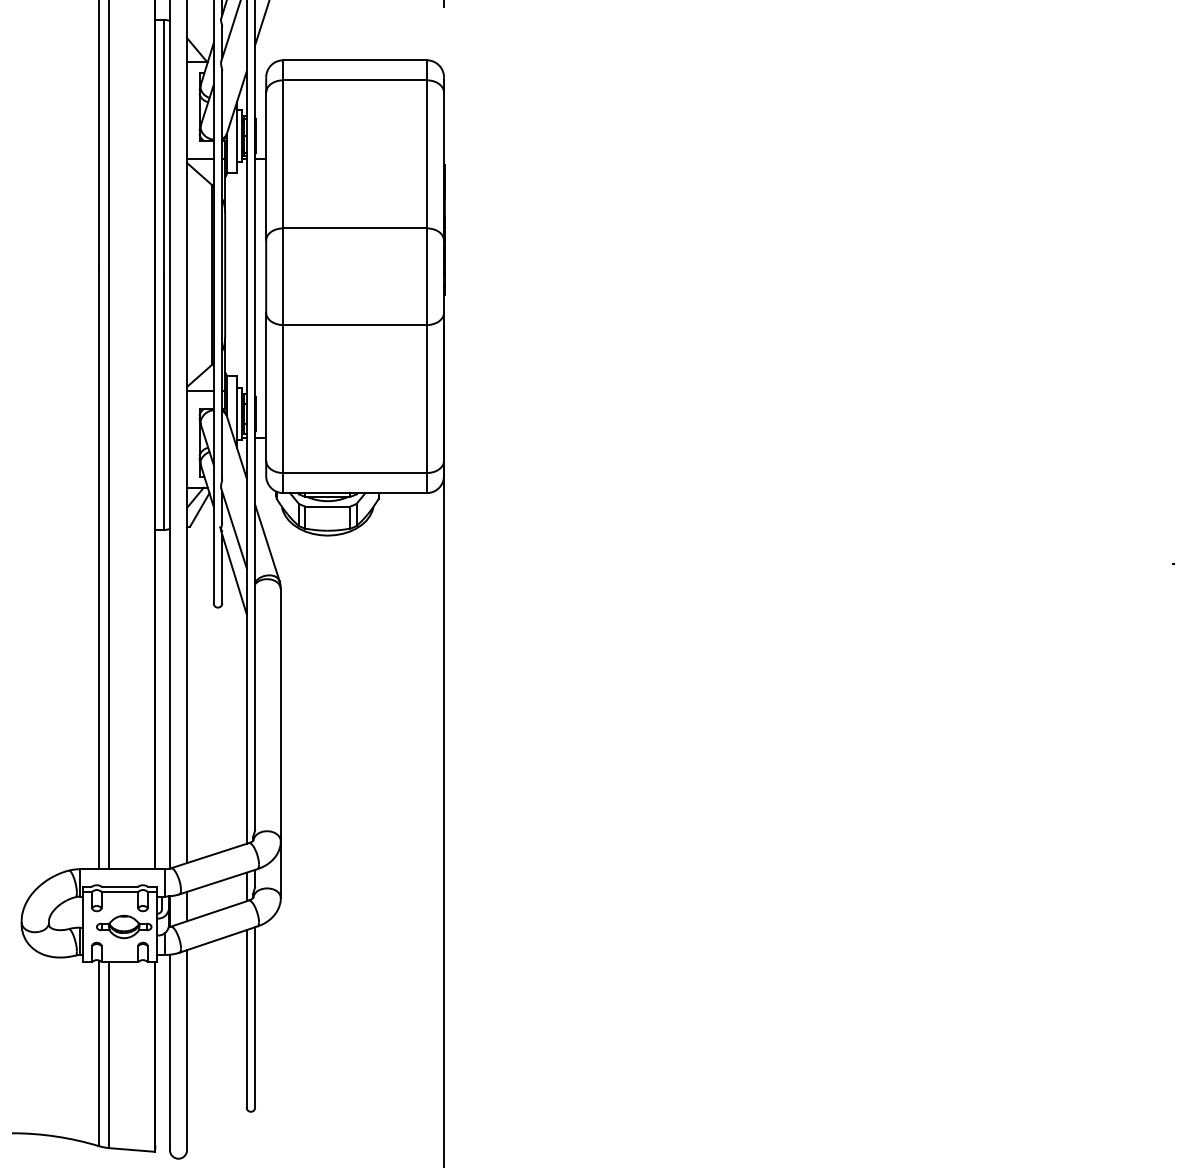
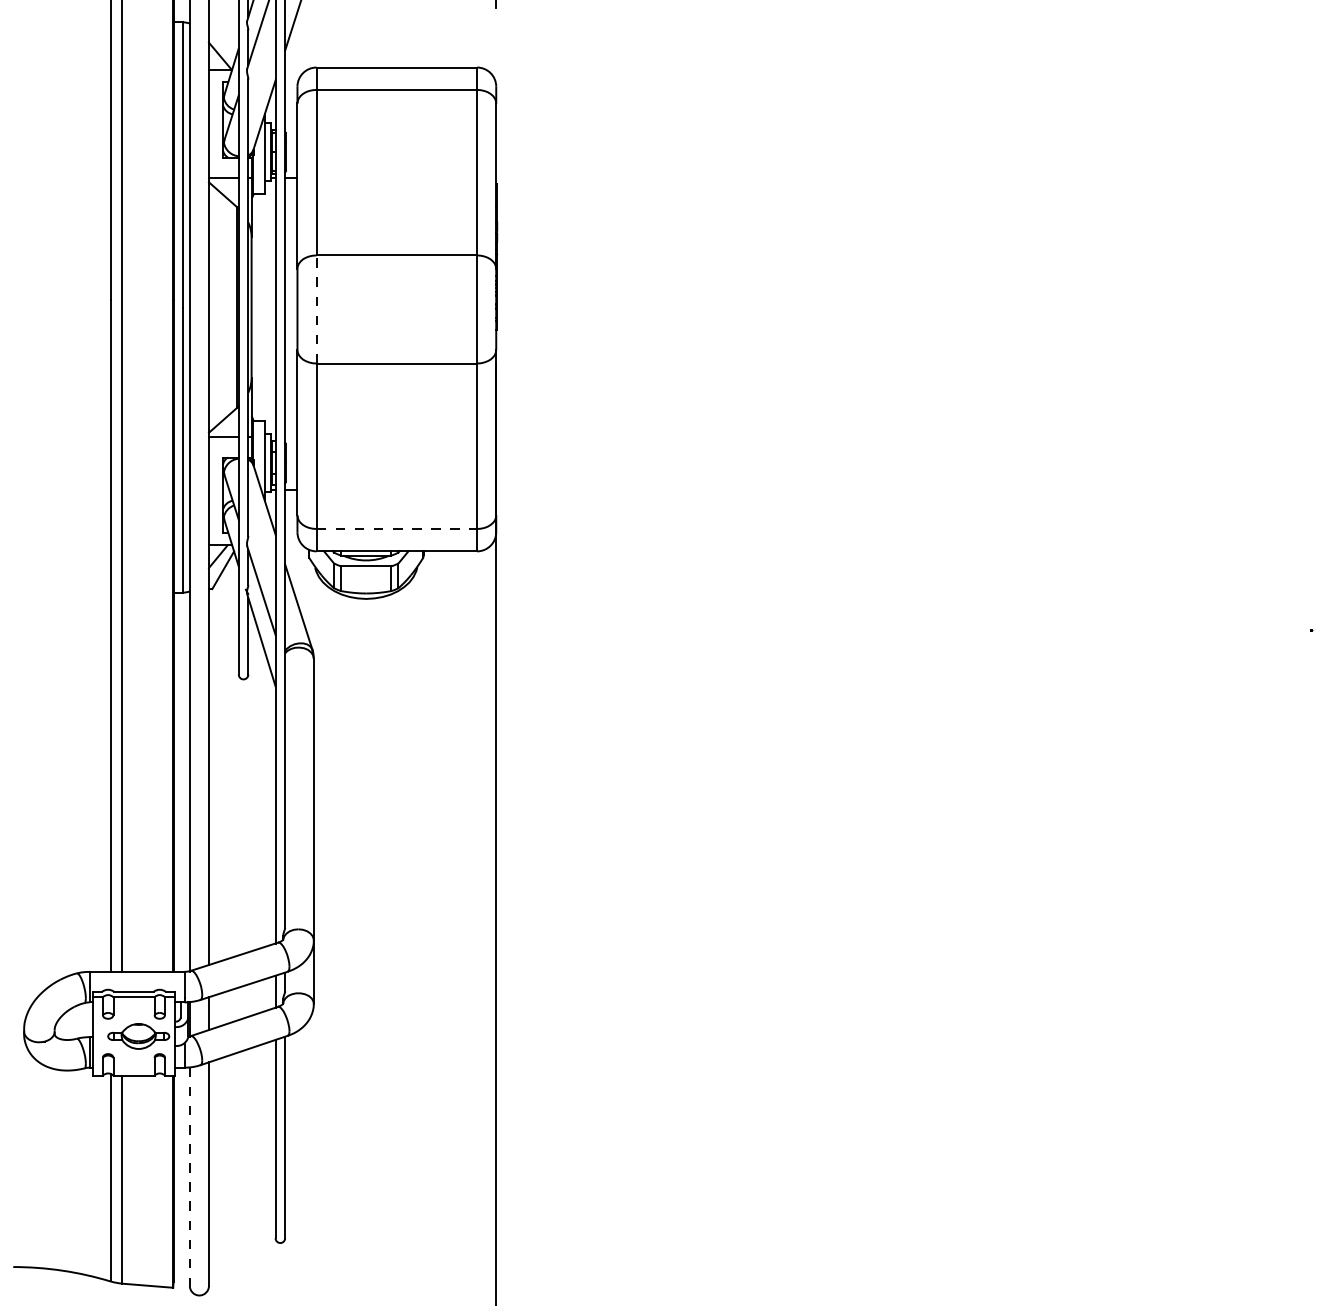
line: (283, 276) -> (316, 309), solid -> dashed
line: (355, 473) -> (397, 529), solid -> dashed
line: (169, 1052) -> (189, 1176), solid -> dashed

